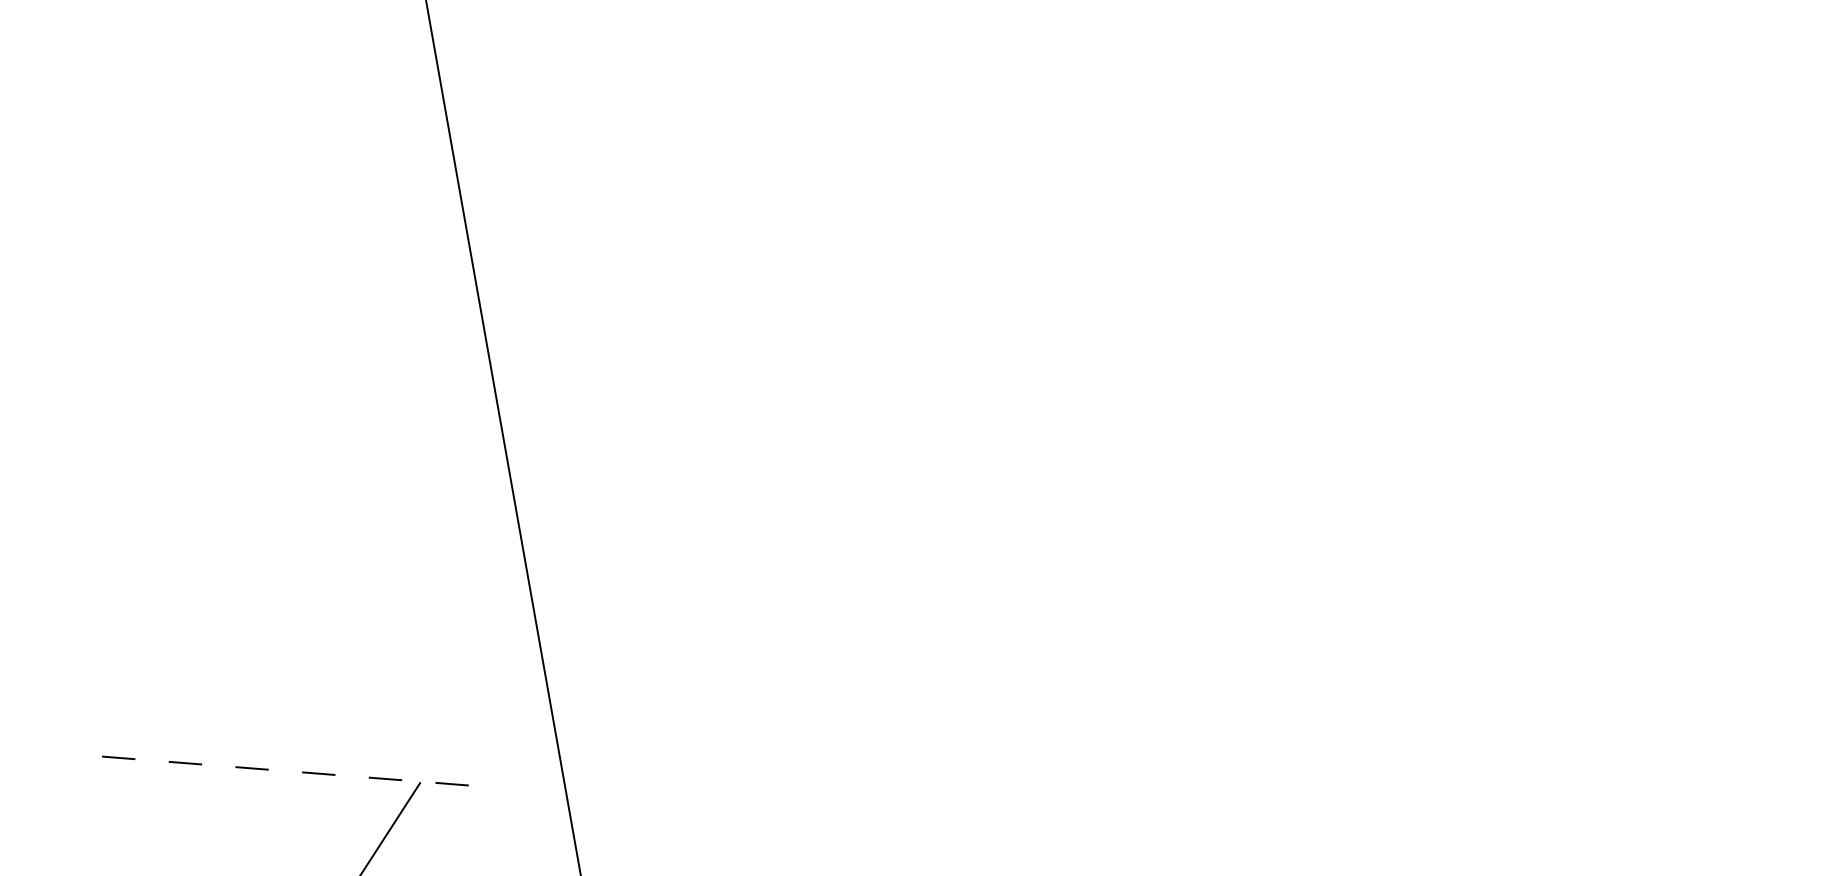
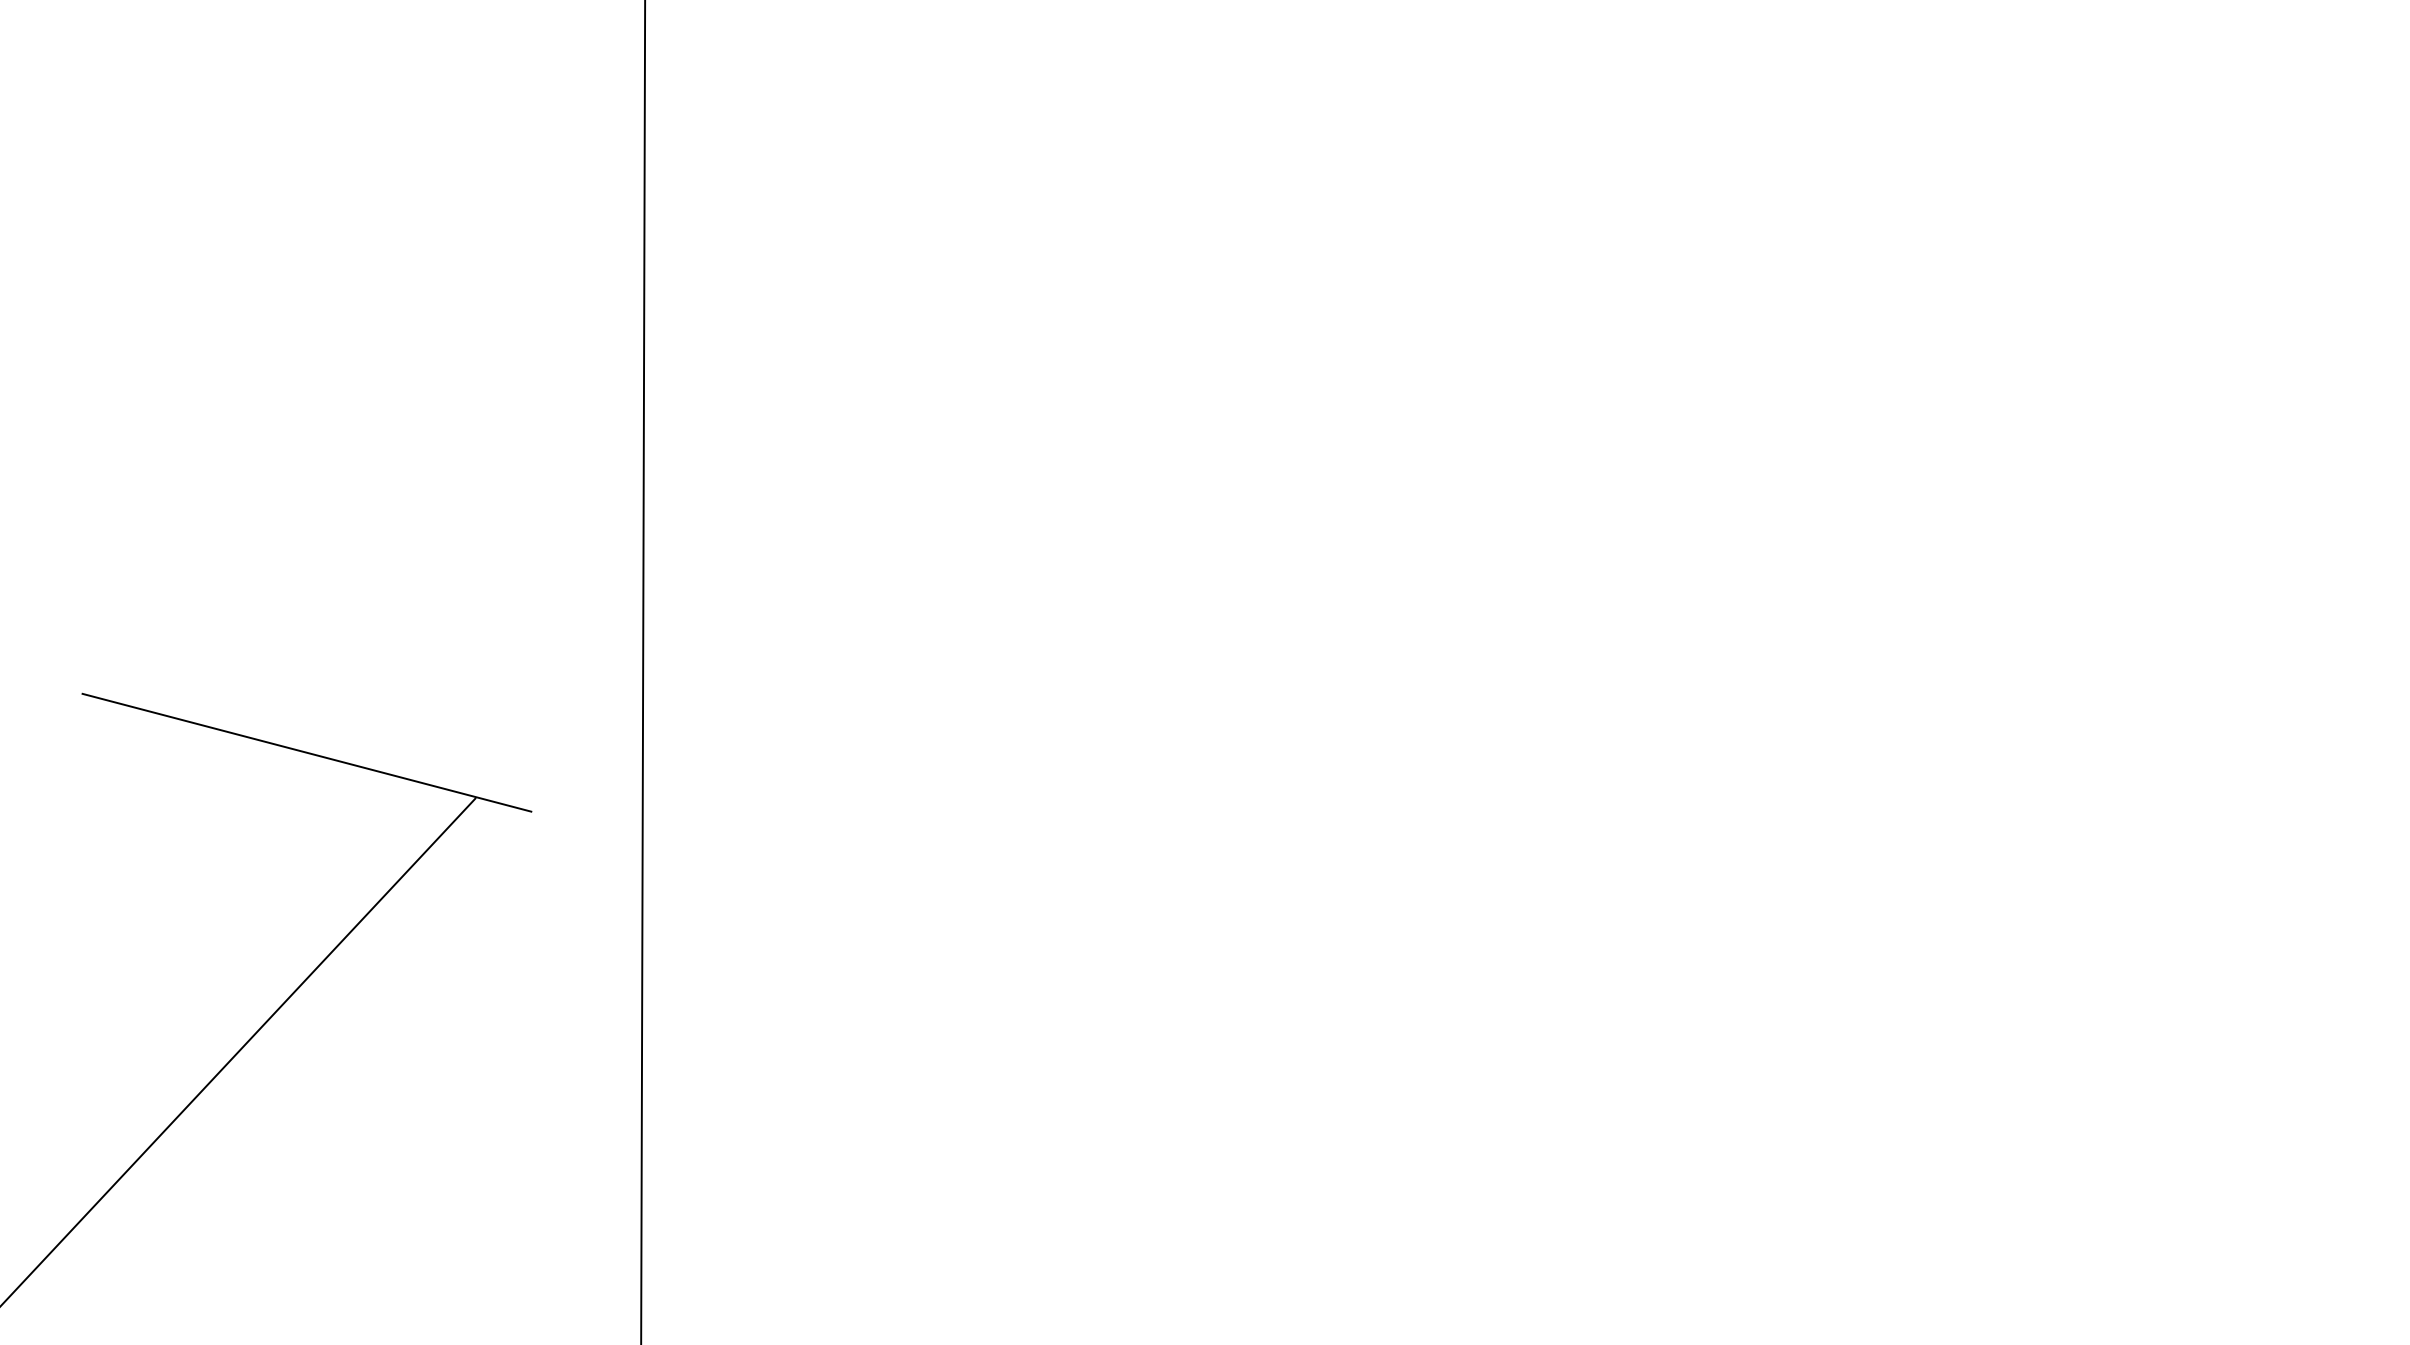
line: (272, 769) -> (306, 752), dashed -> solid

